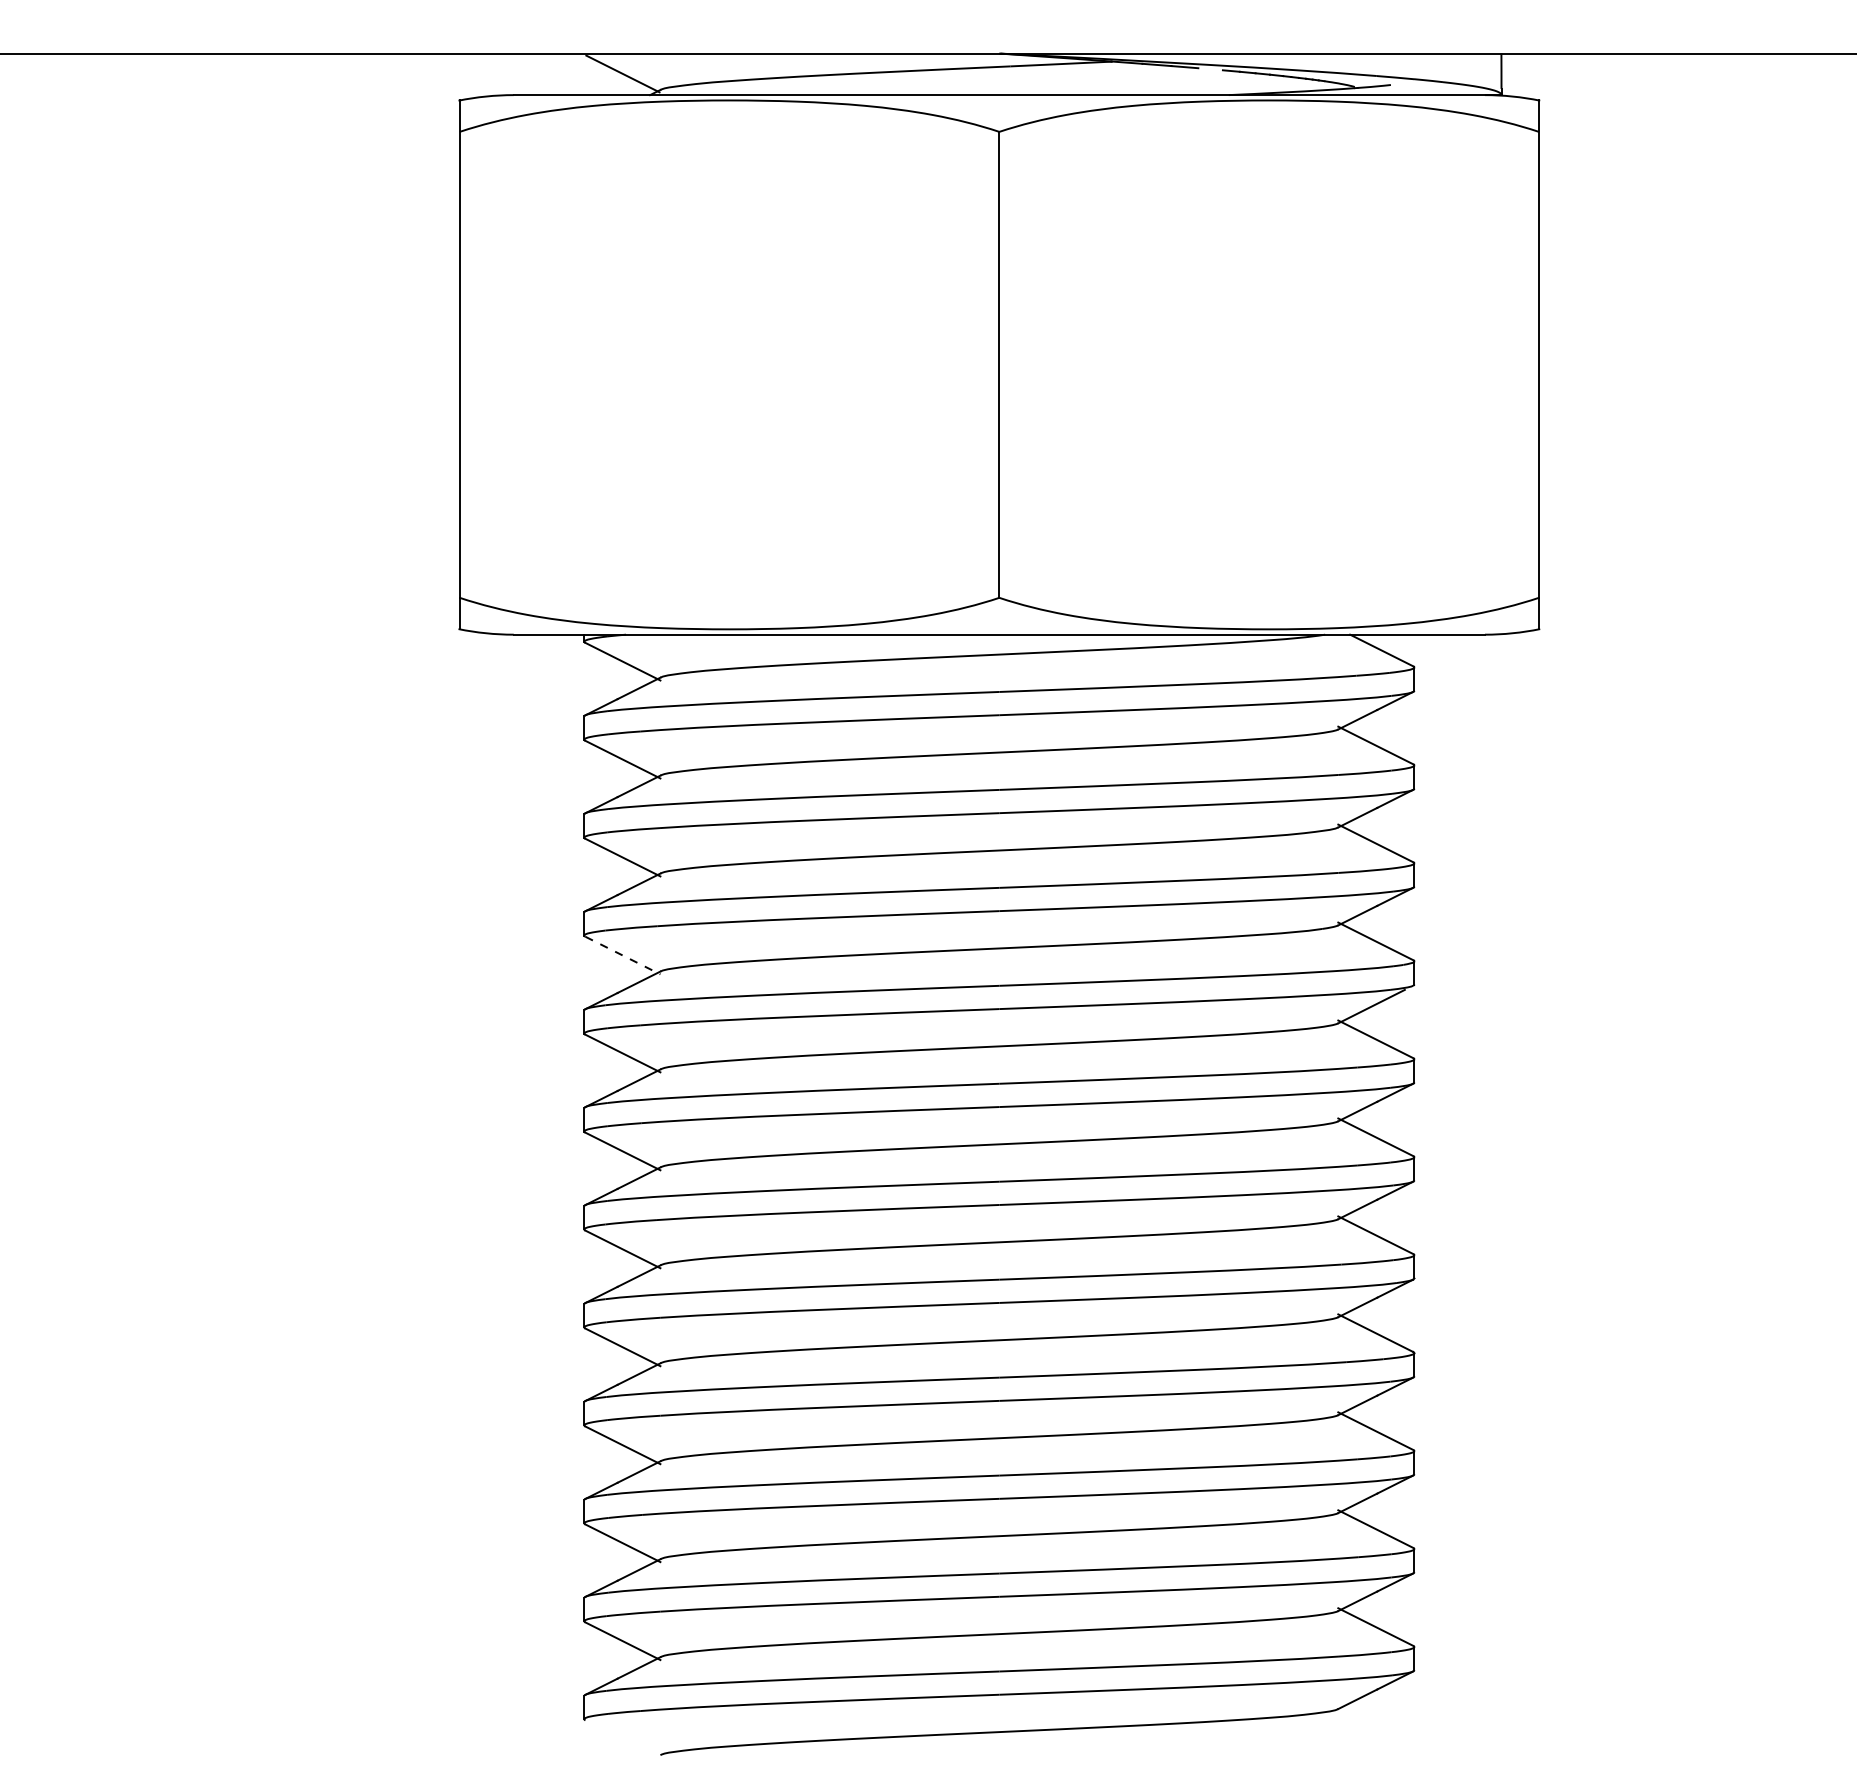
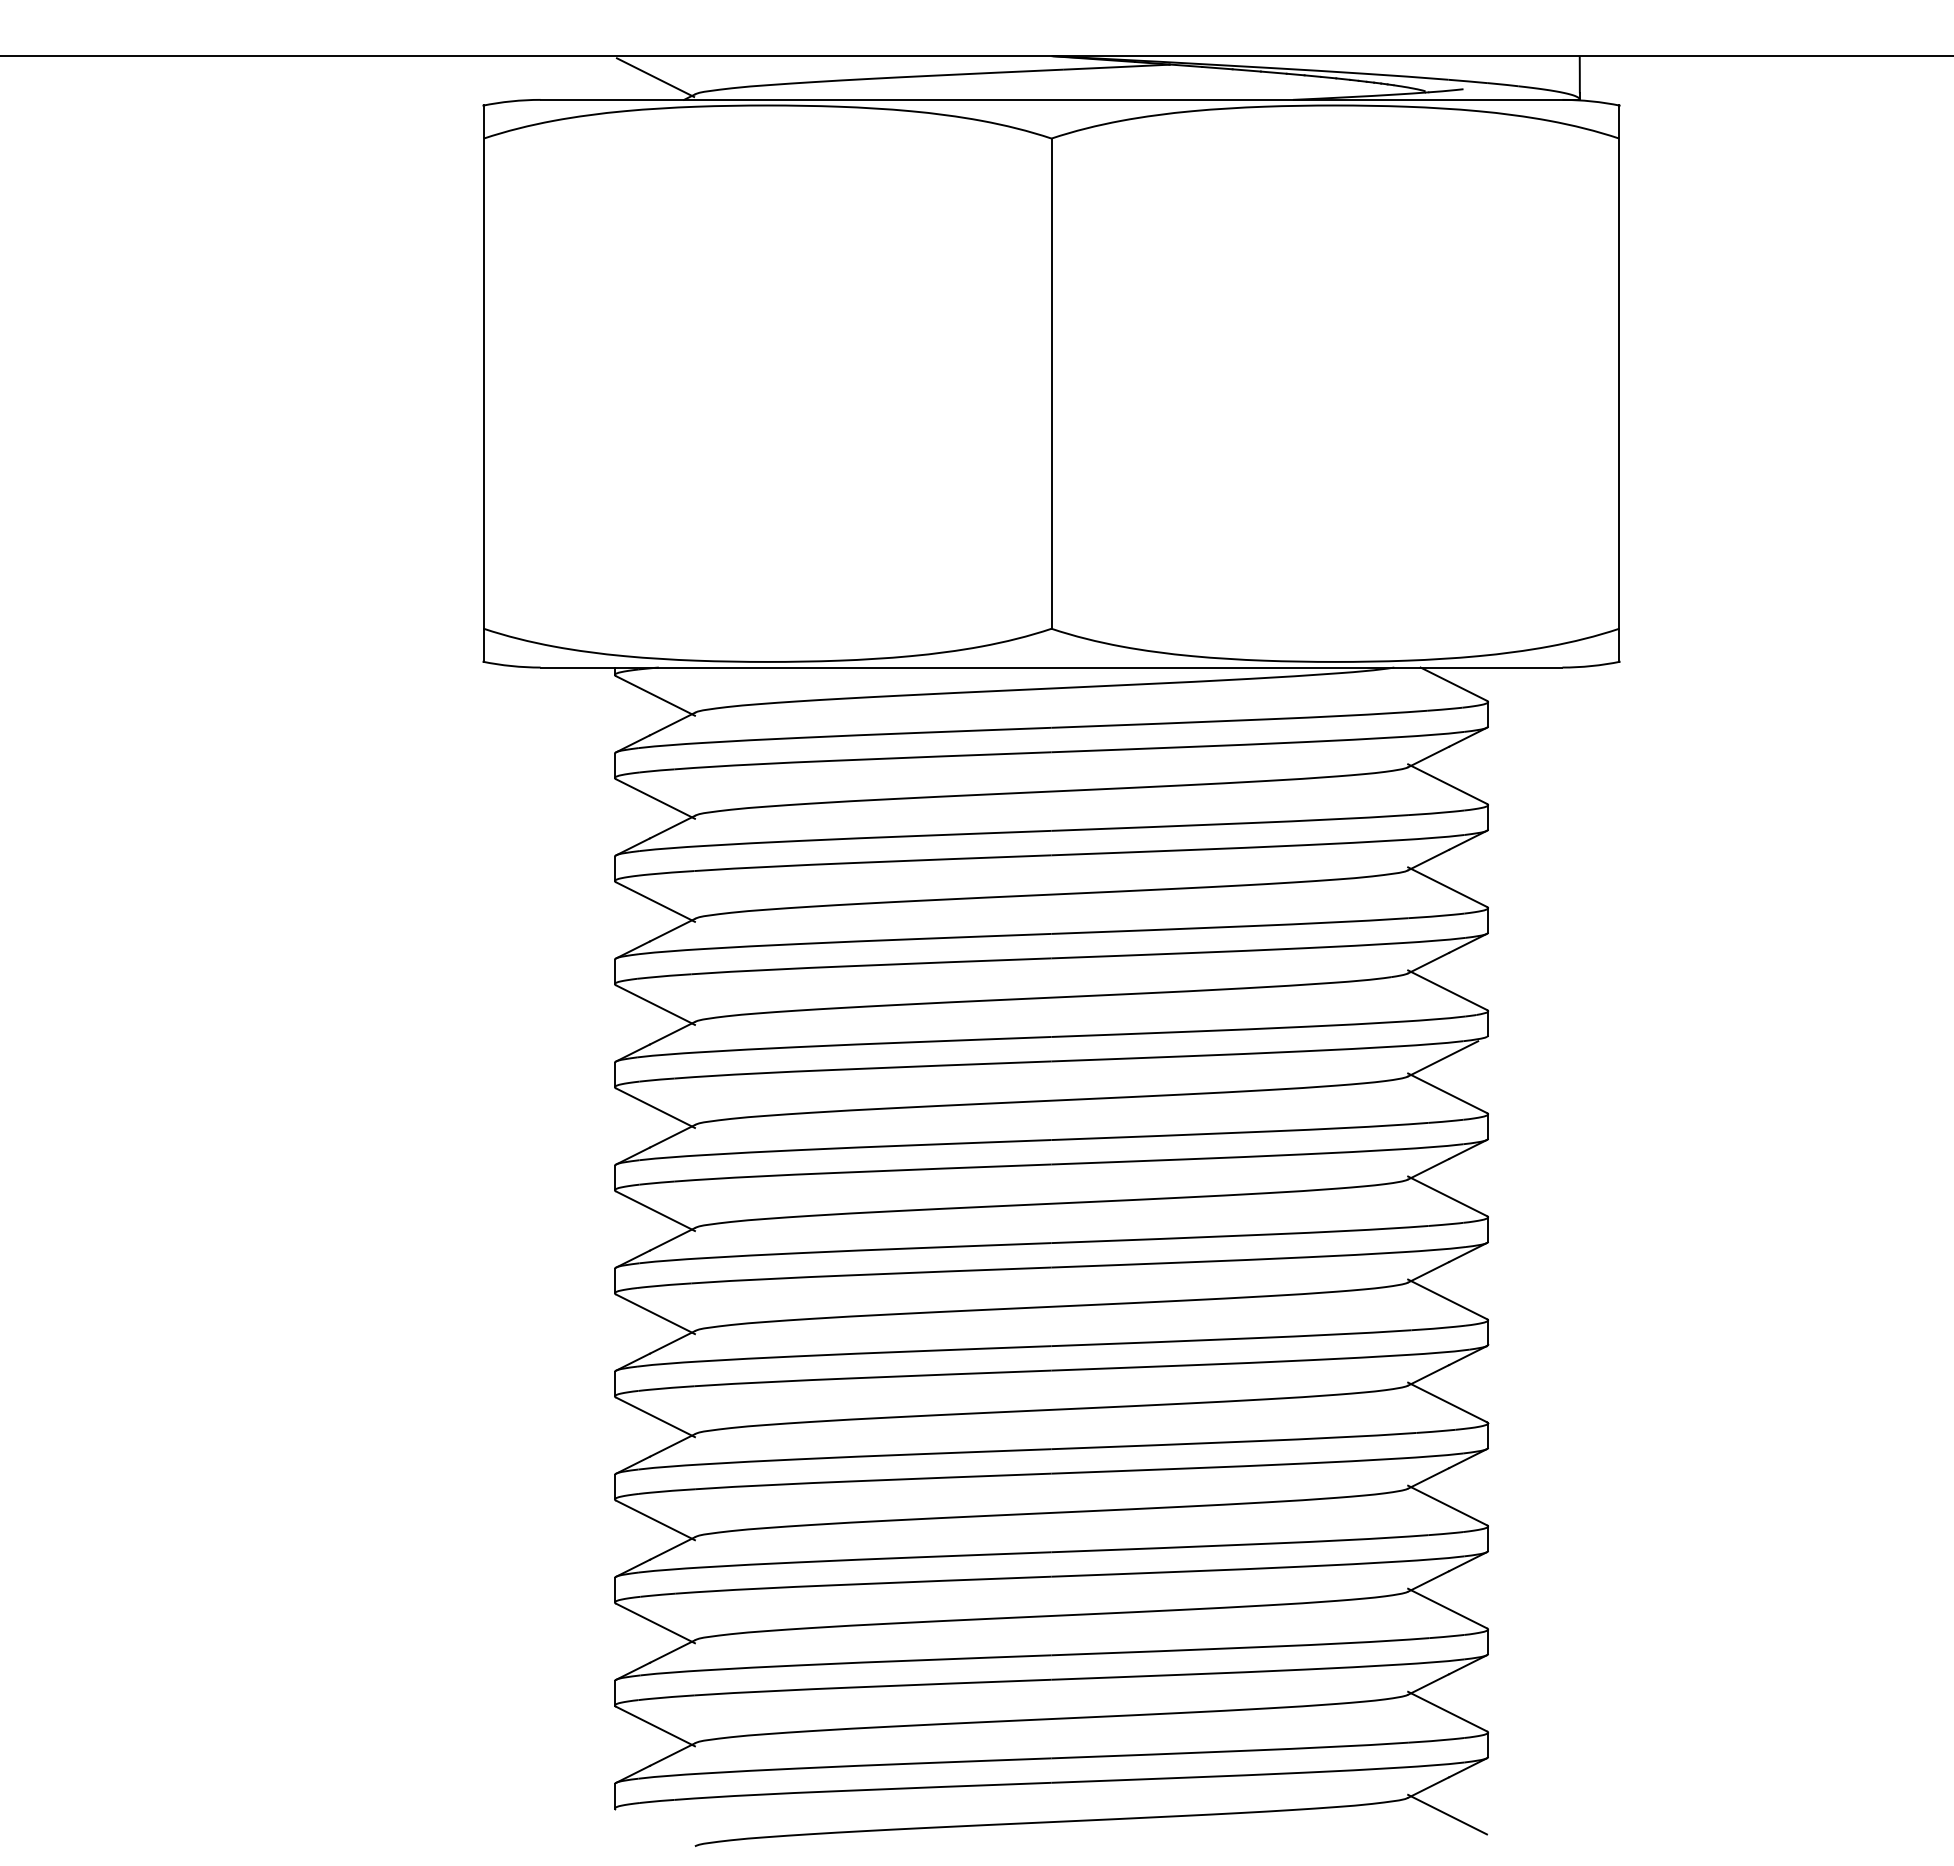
line: (1210, 69) -> (1273, 72), added
line: (622, 955) -> (655, 1005), dashed -> solid
line: (1375, 1724) -> (1447, 1814), added

